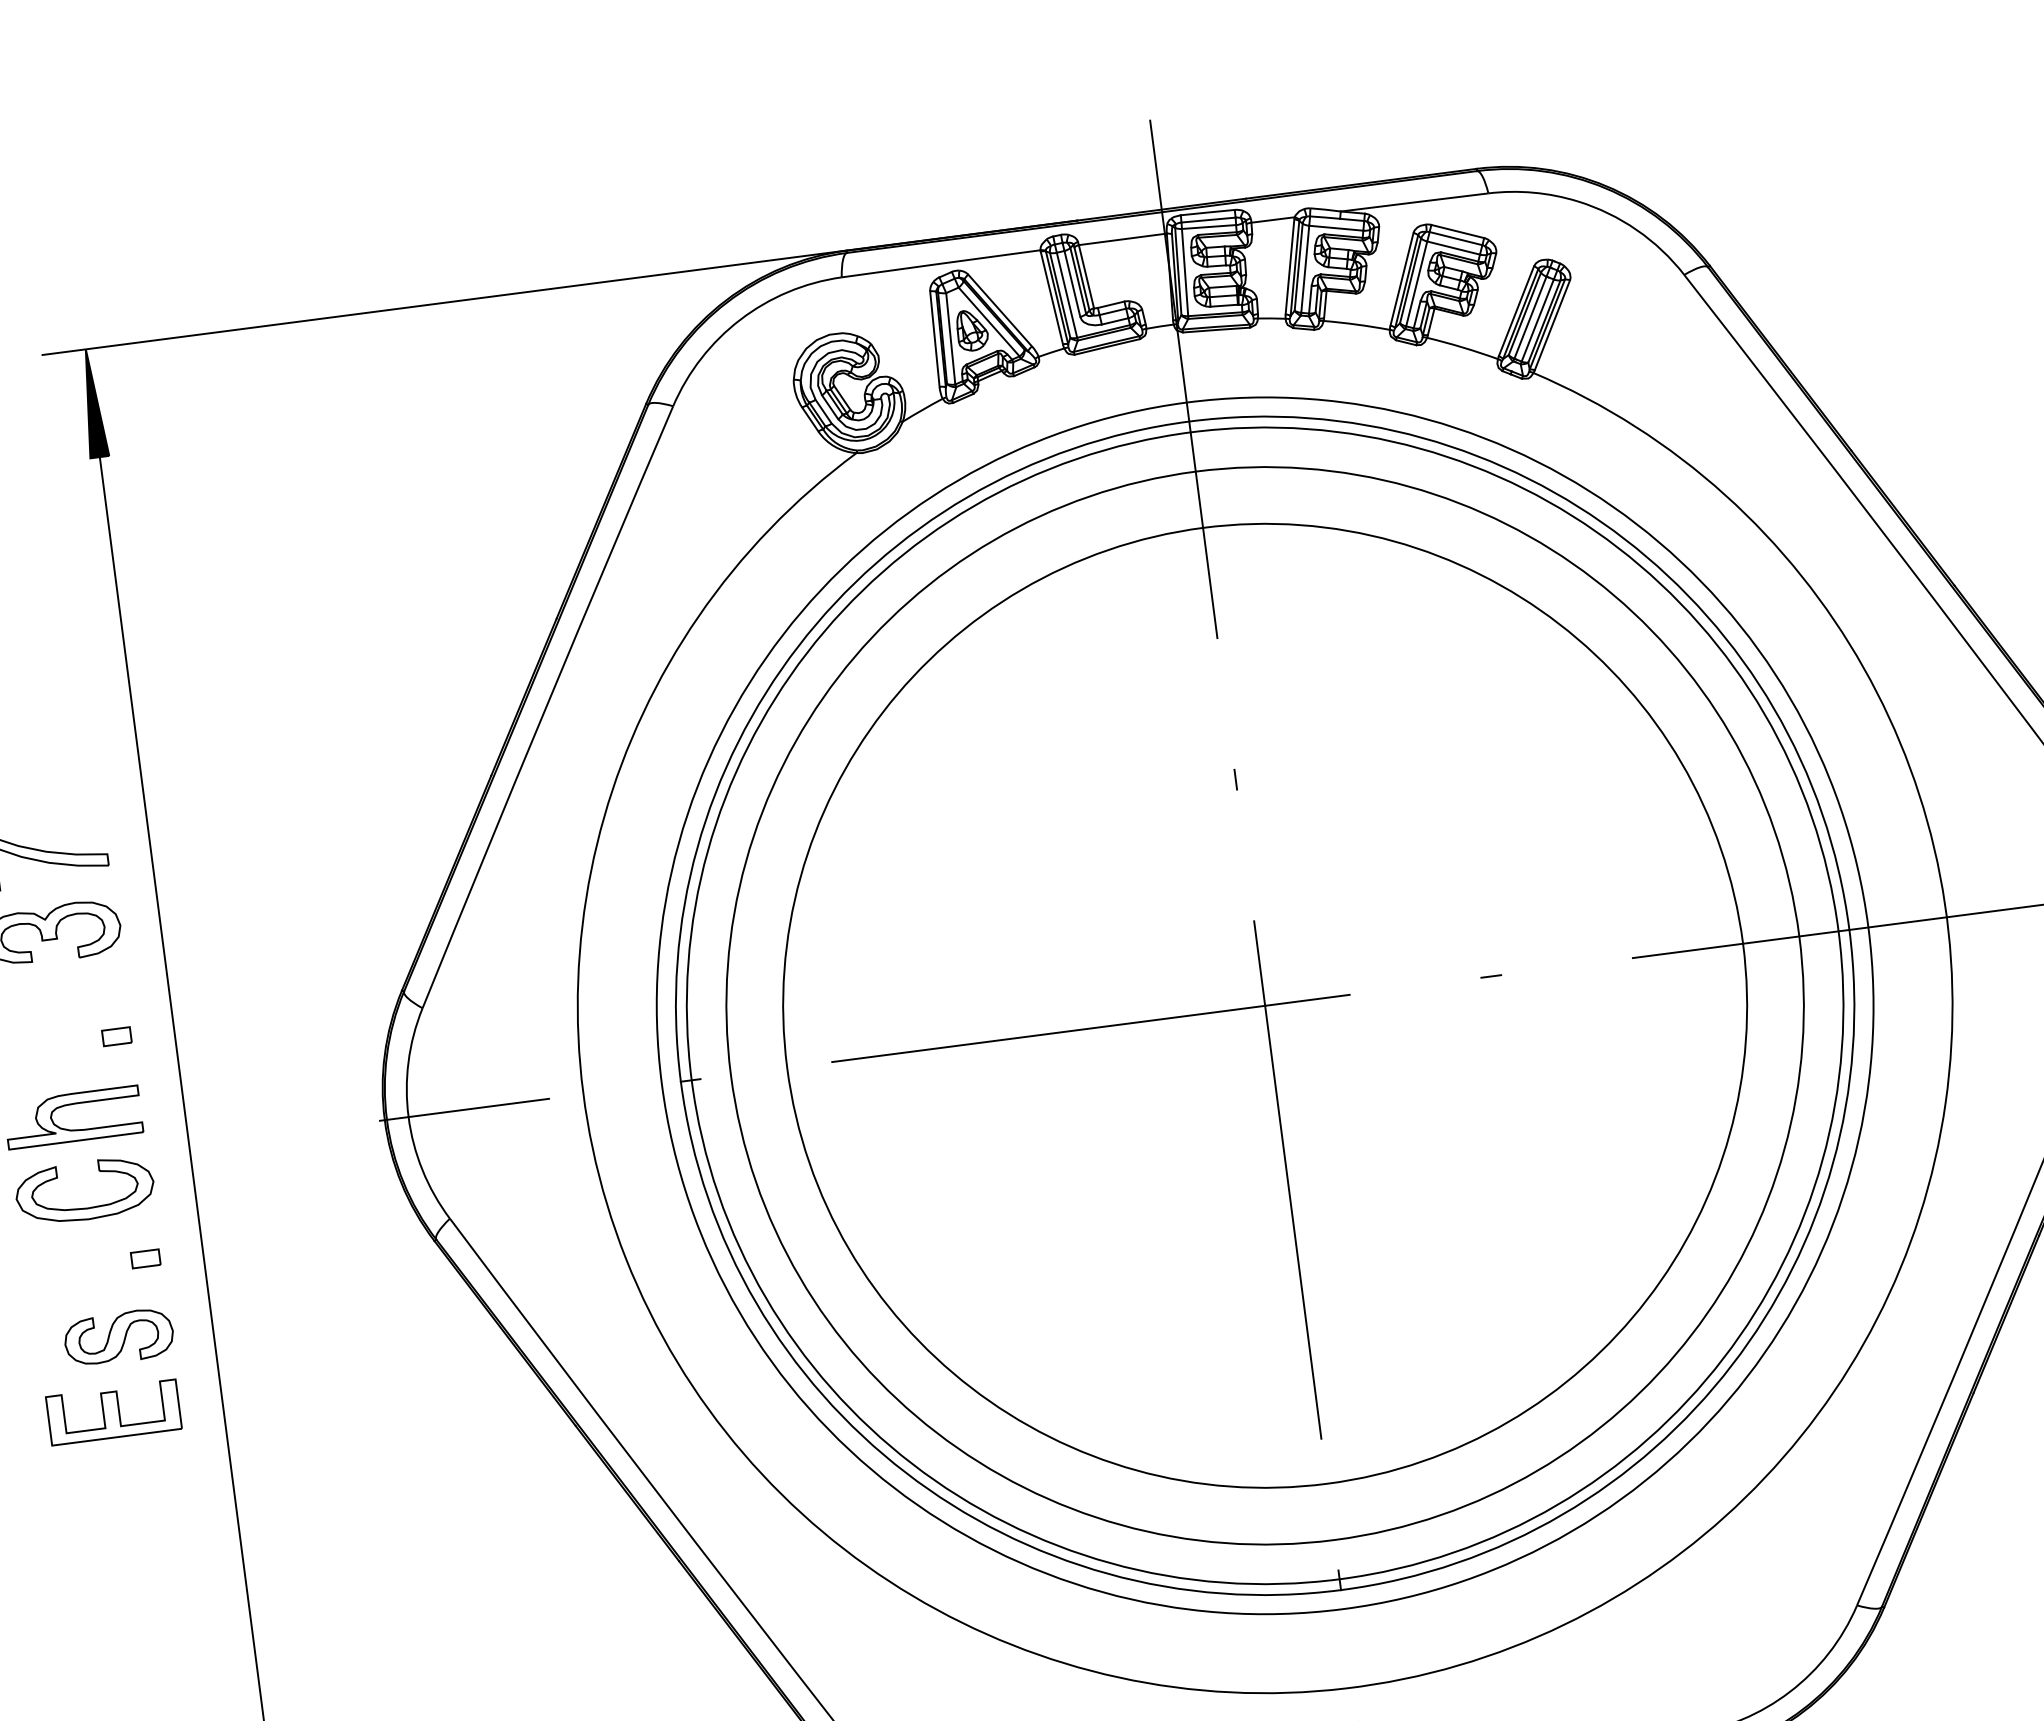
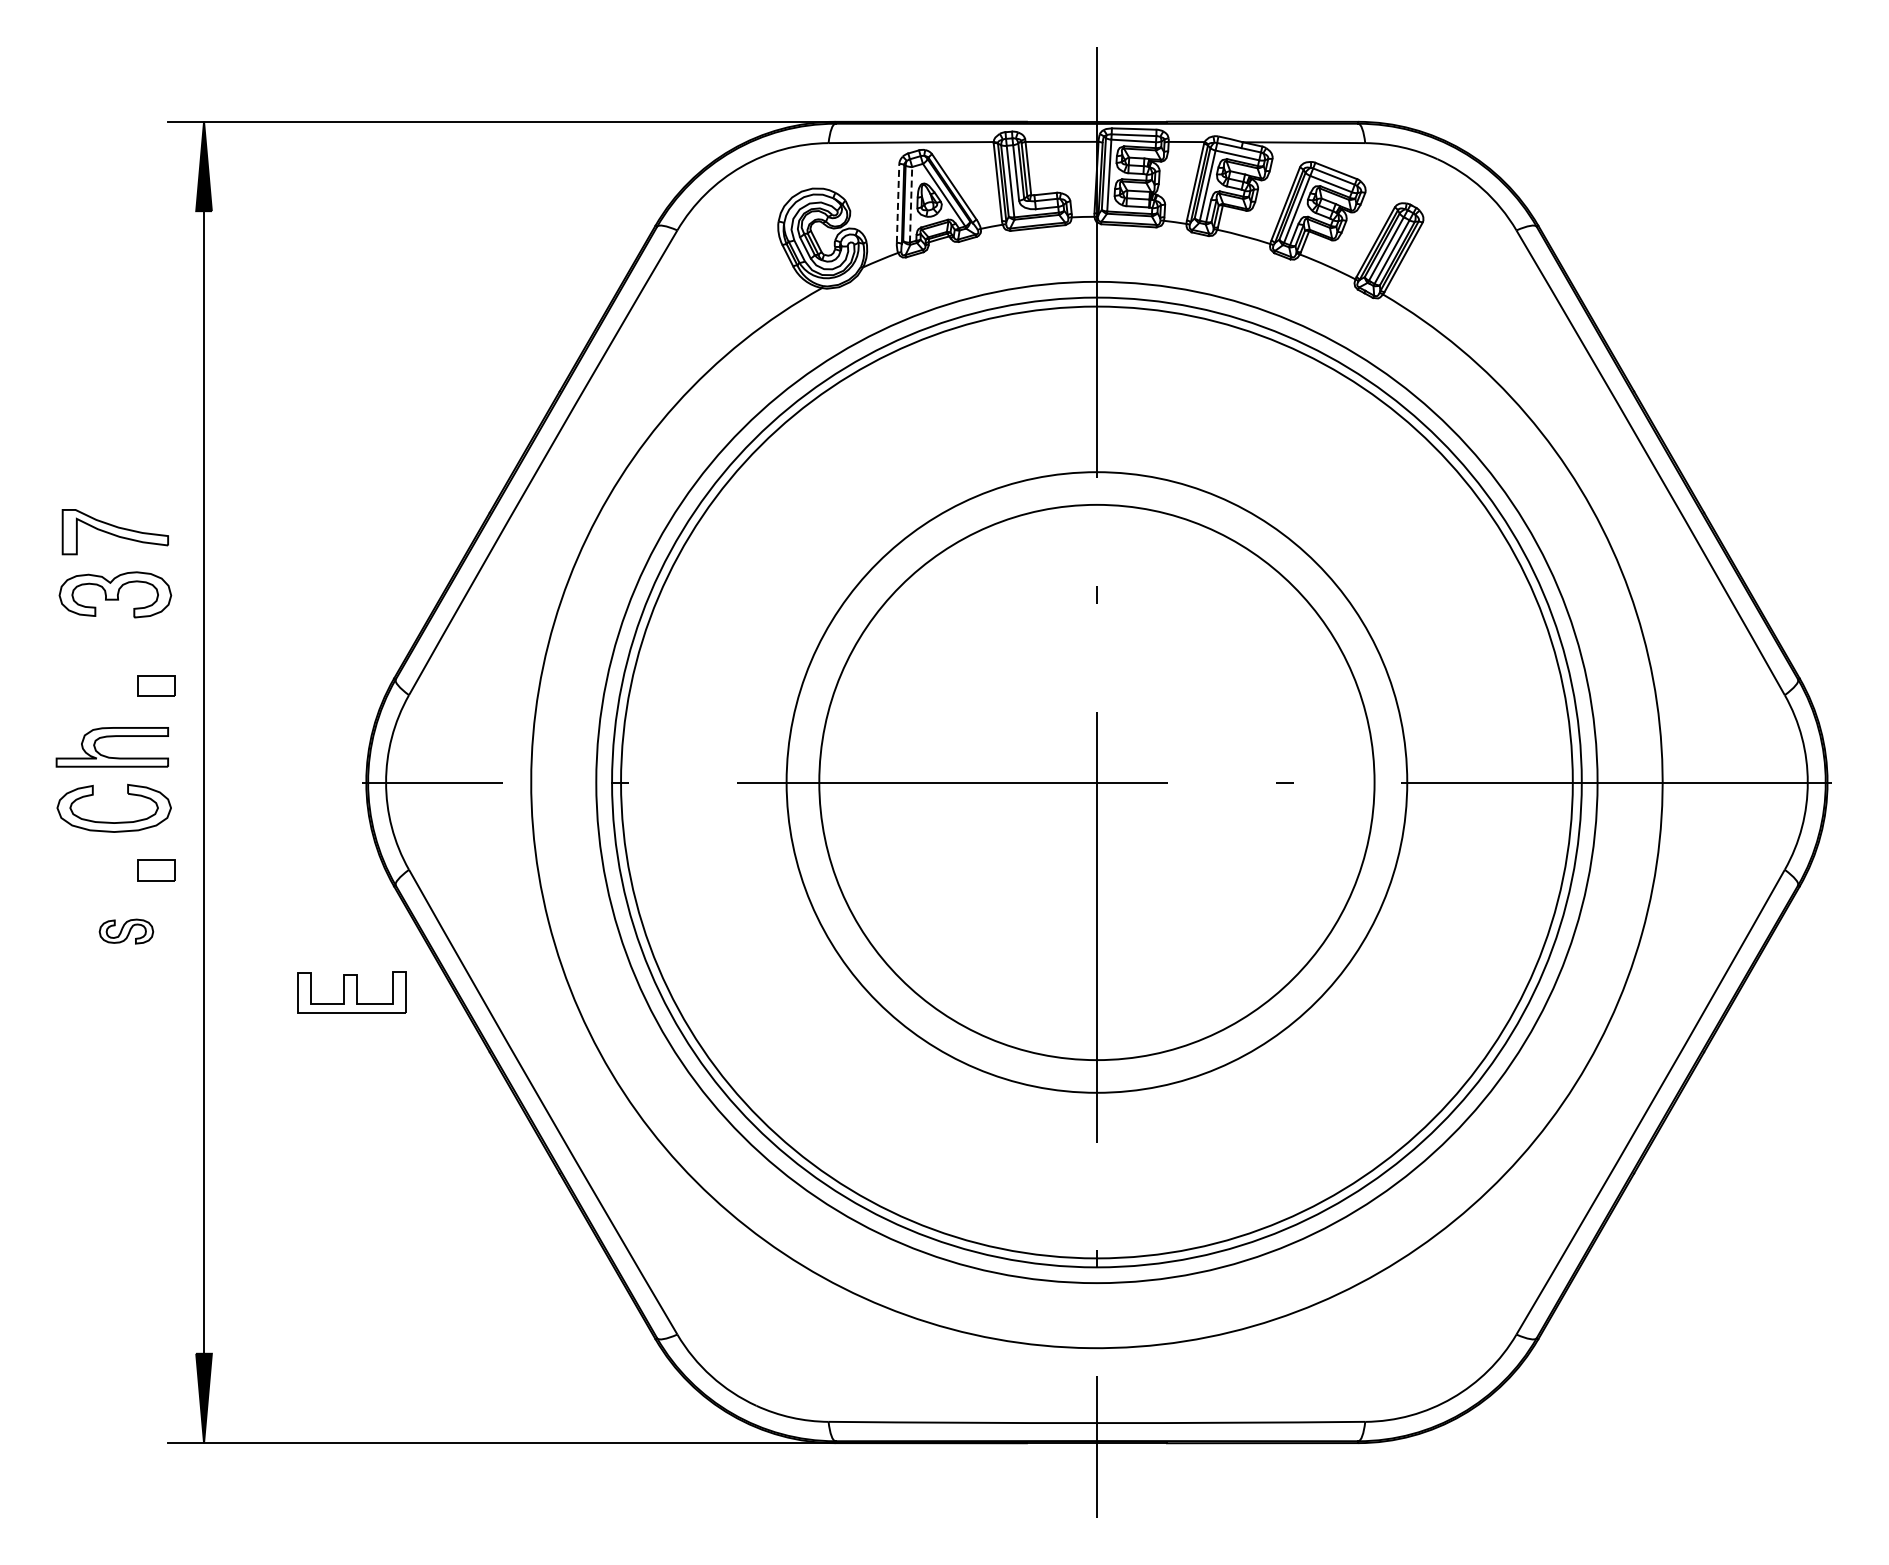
line: (951, 338) -> (911, 204), solid -> dashed
line: (935, 339) -> (898, 203), solid -> dashed
circle: (1264, 1005) -> (1096, 782), size x0.7
circle: (1264, 1005) -> (1096, 782), size x0.7
part: (116, 1036) -> (156, 685), size x1.6
part: (145, 1259) -> (156, 870), size x1.6
part: (119, 1337) -> (126, 931), size x0.6
part: (112, 1412) -> (351, 992), moved

